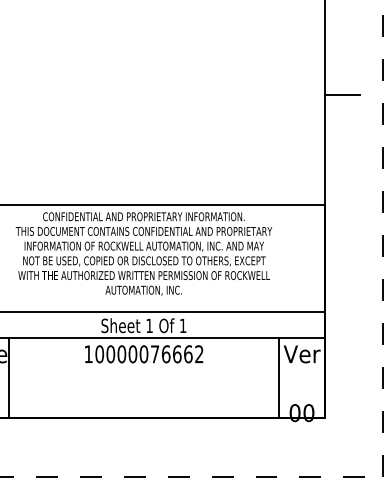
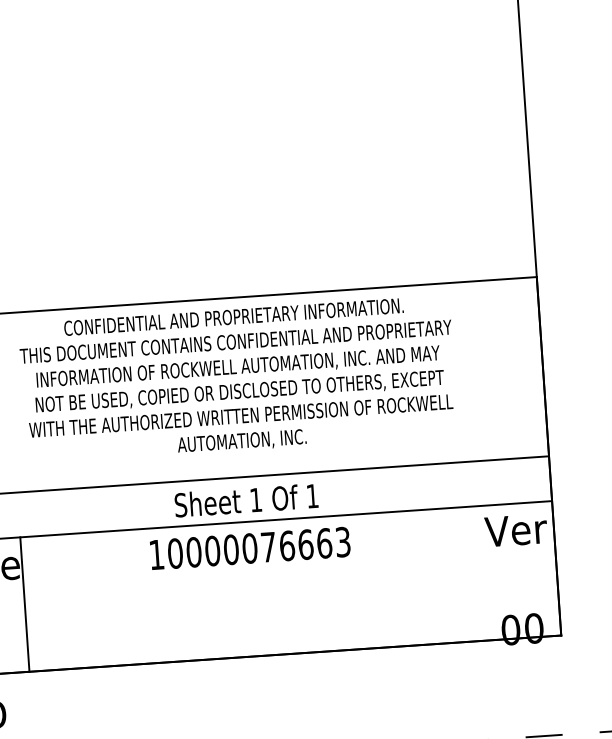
line: (341, 95) -> (552, 90), removed
text: (199, 354) -> (343, 542), 10000076662 -> 10000076663
line: (279, 378) -> (480, 573), removed

